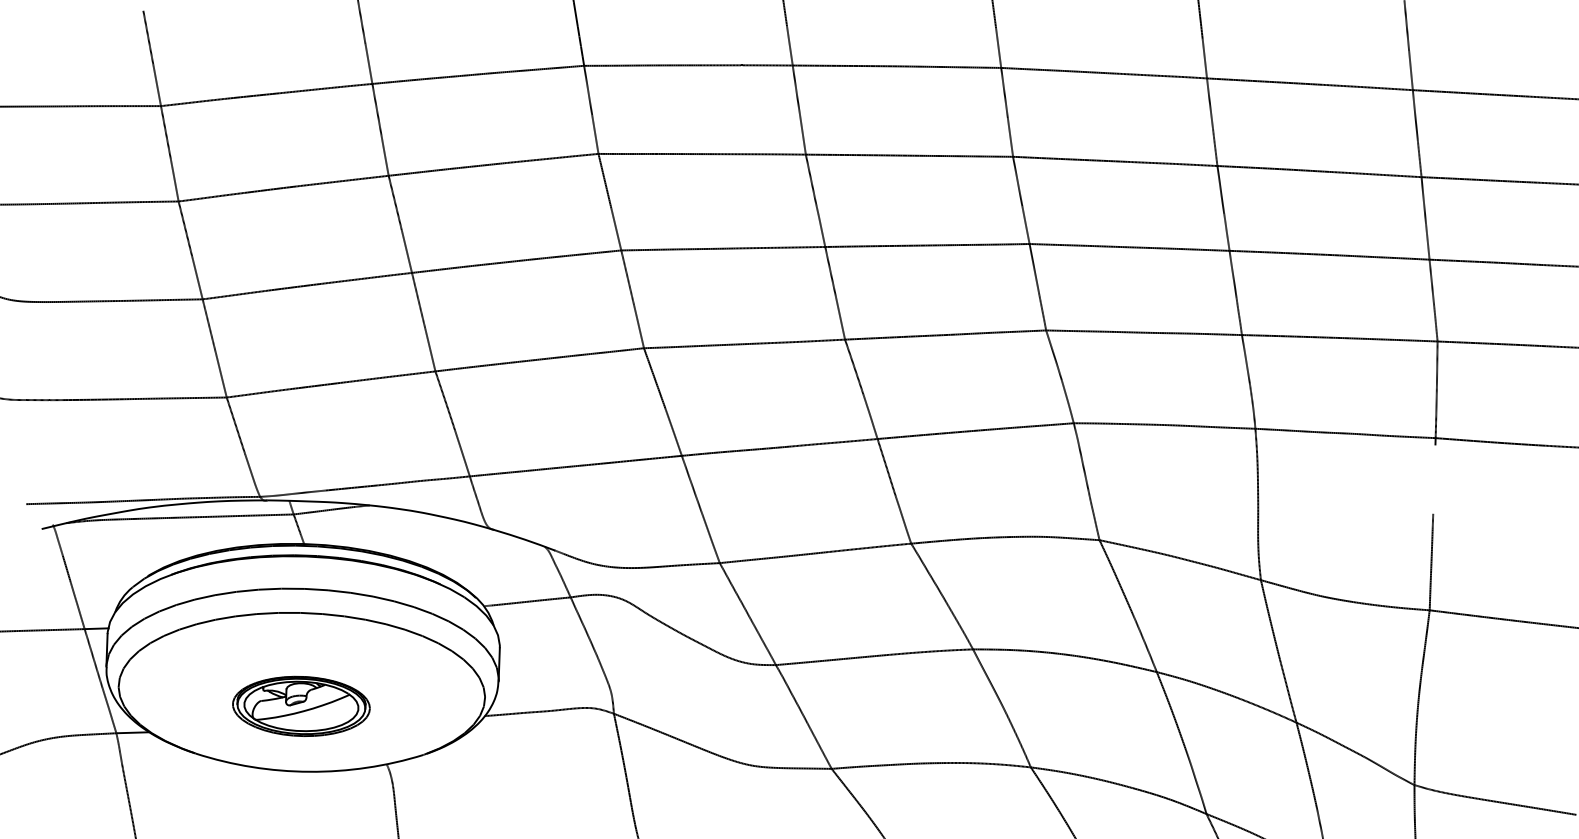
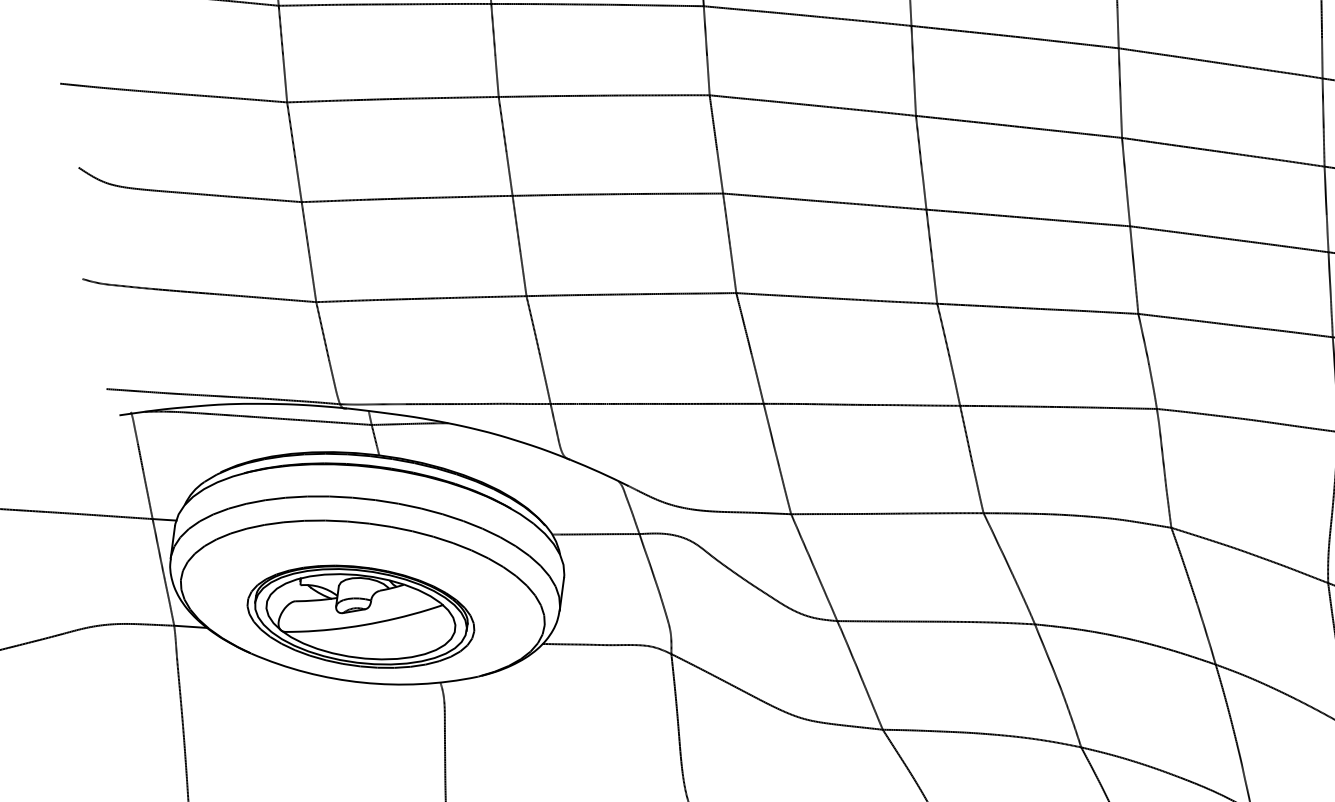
part: (301, 706) -> (361, 616), size x1.67

